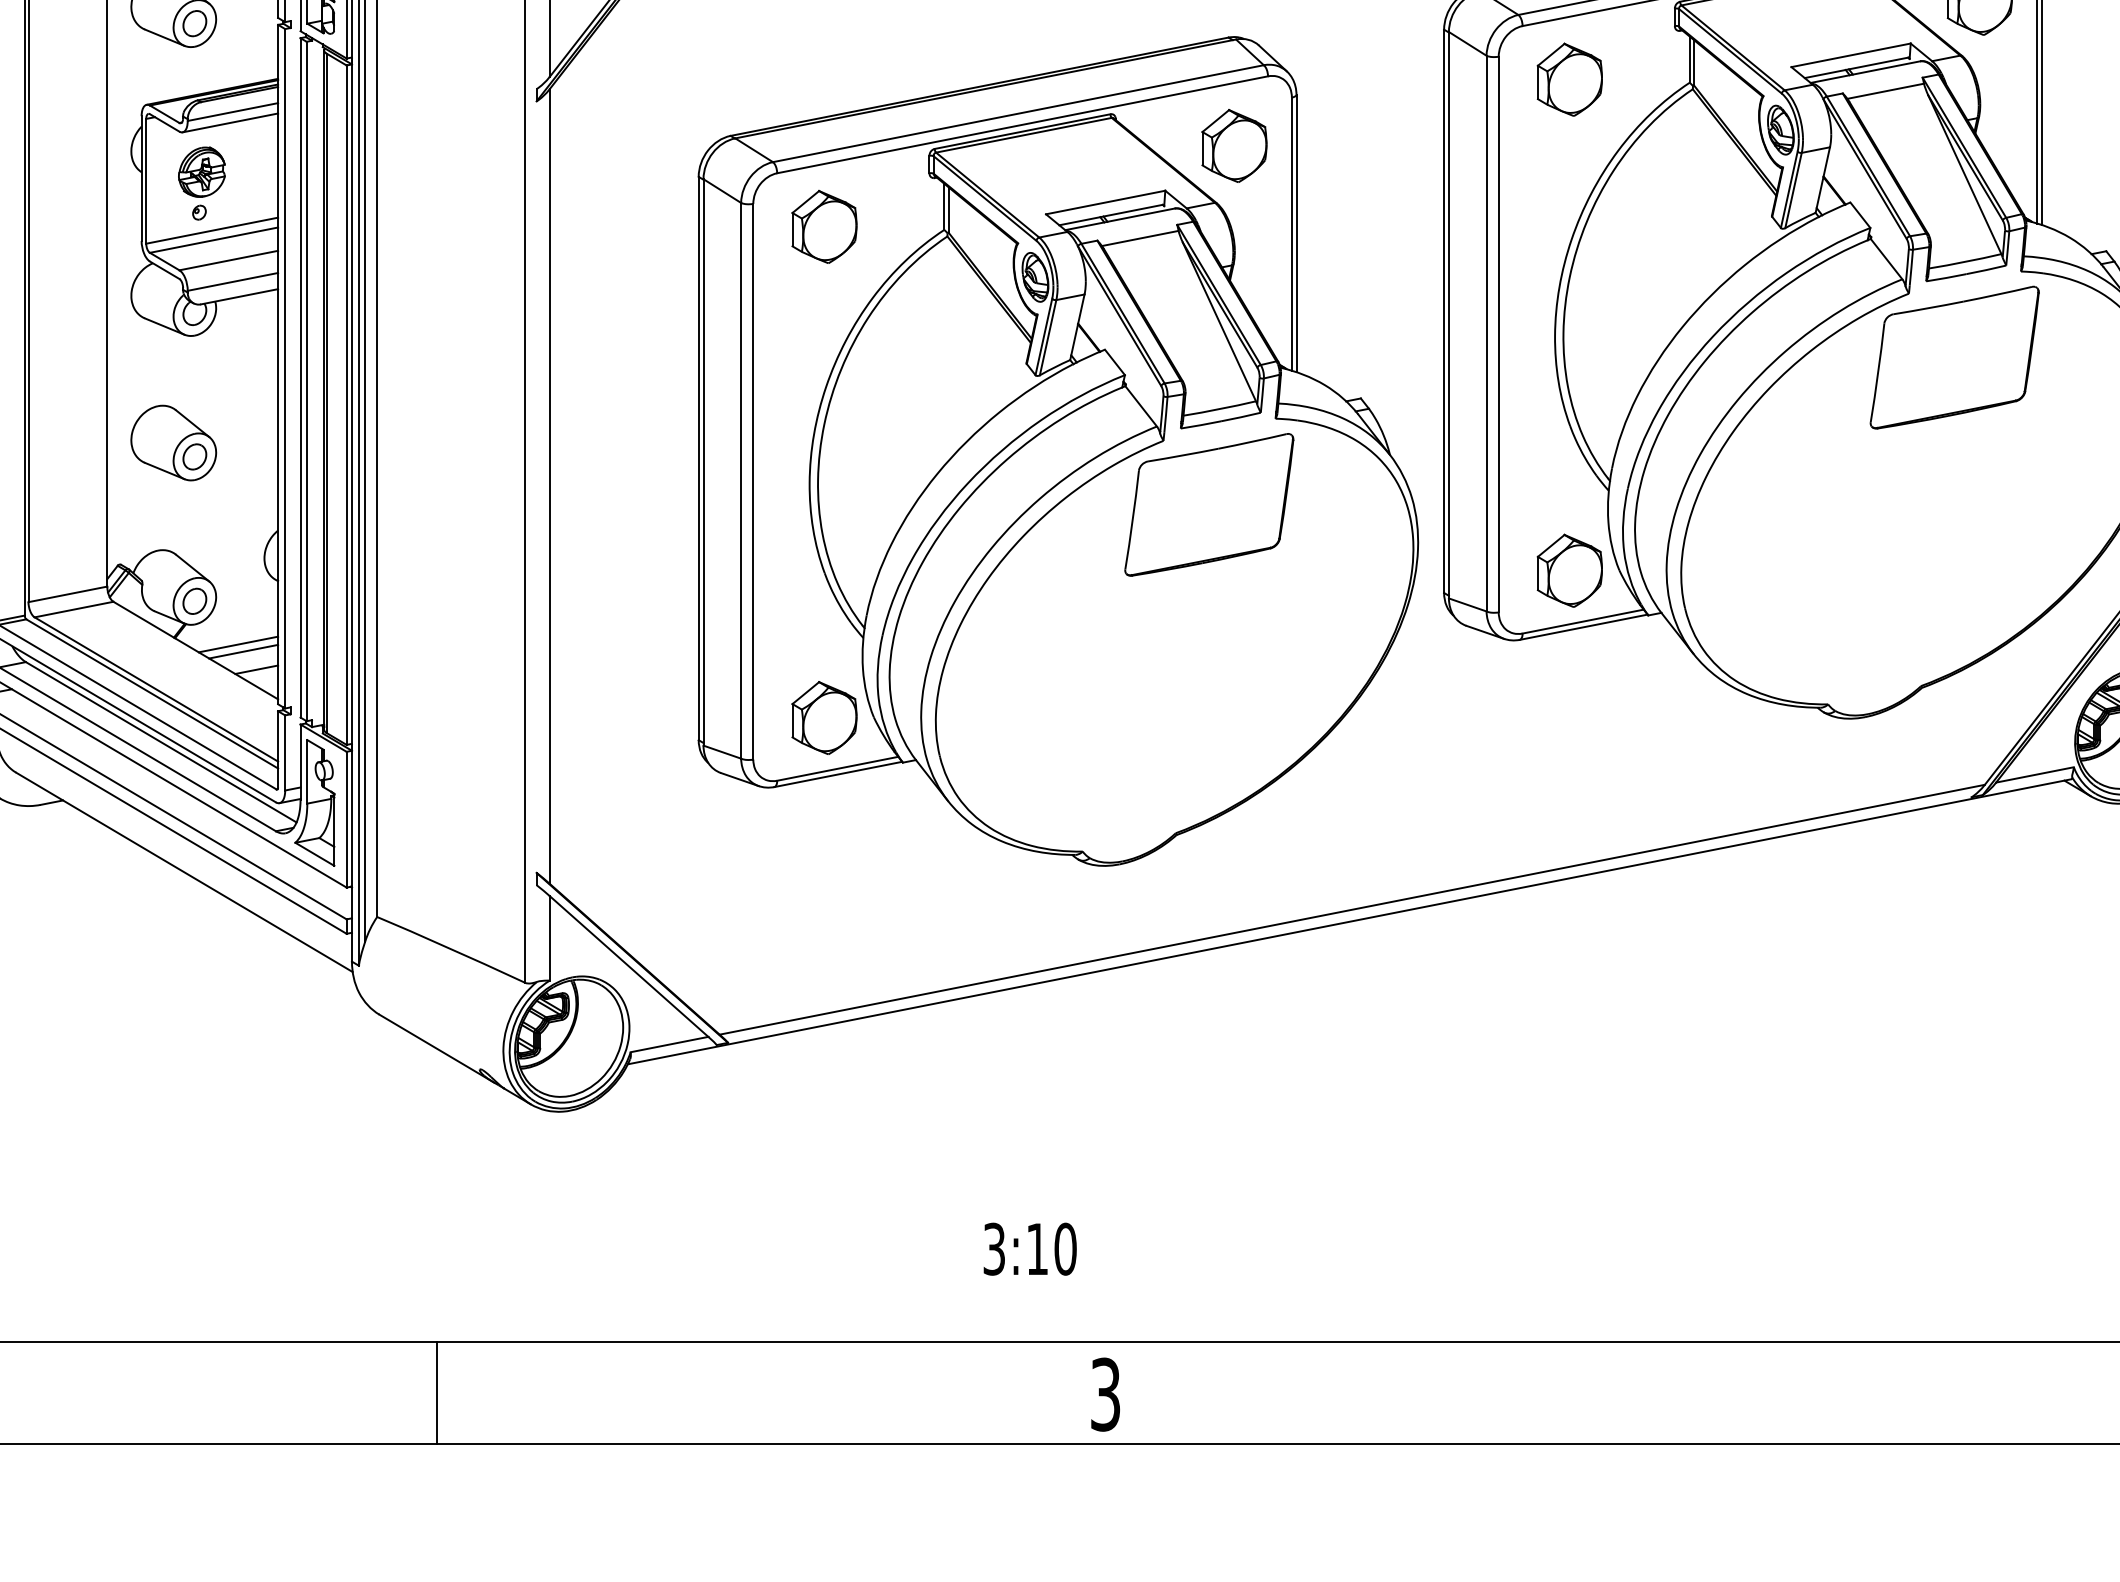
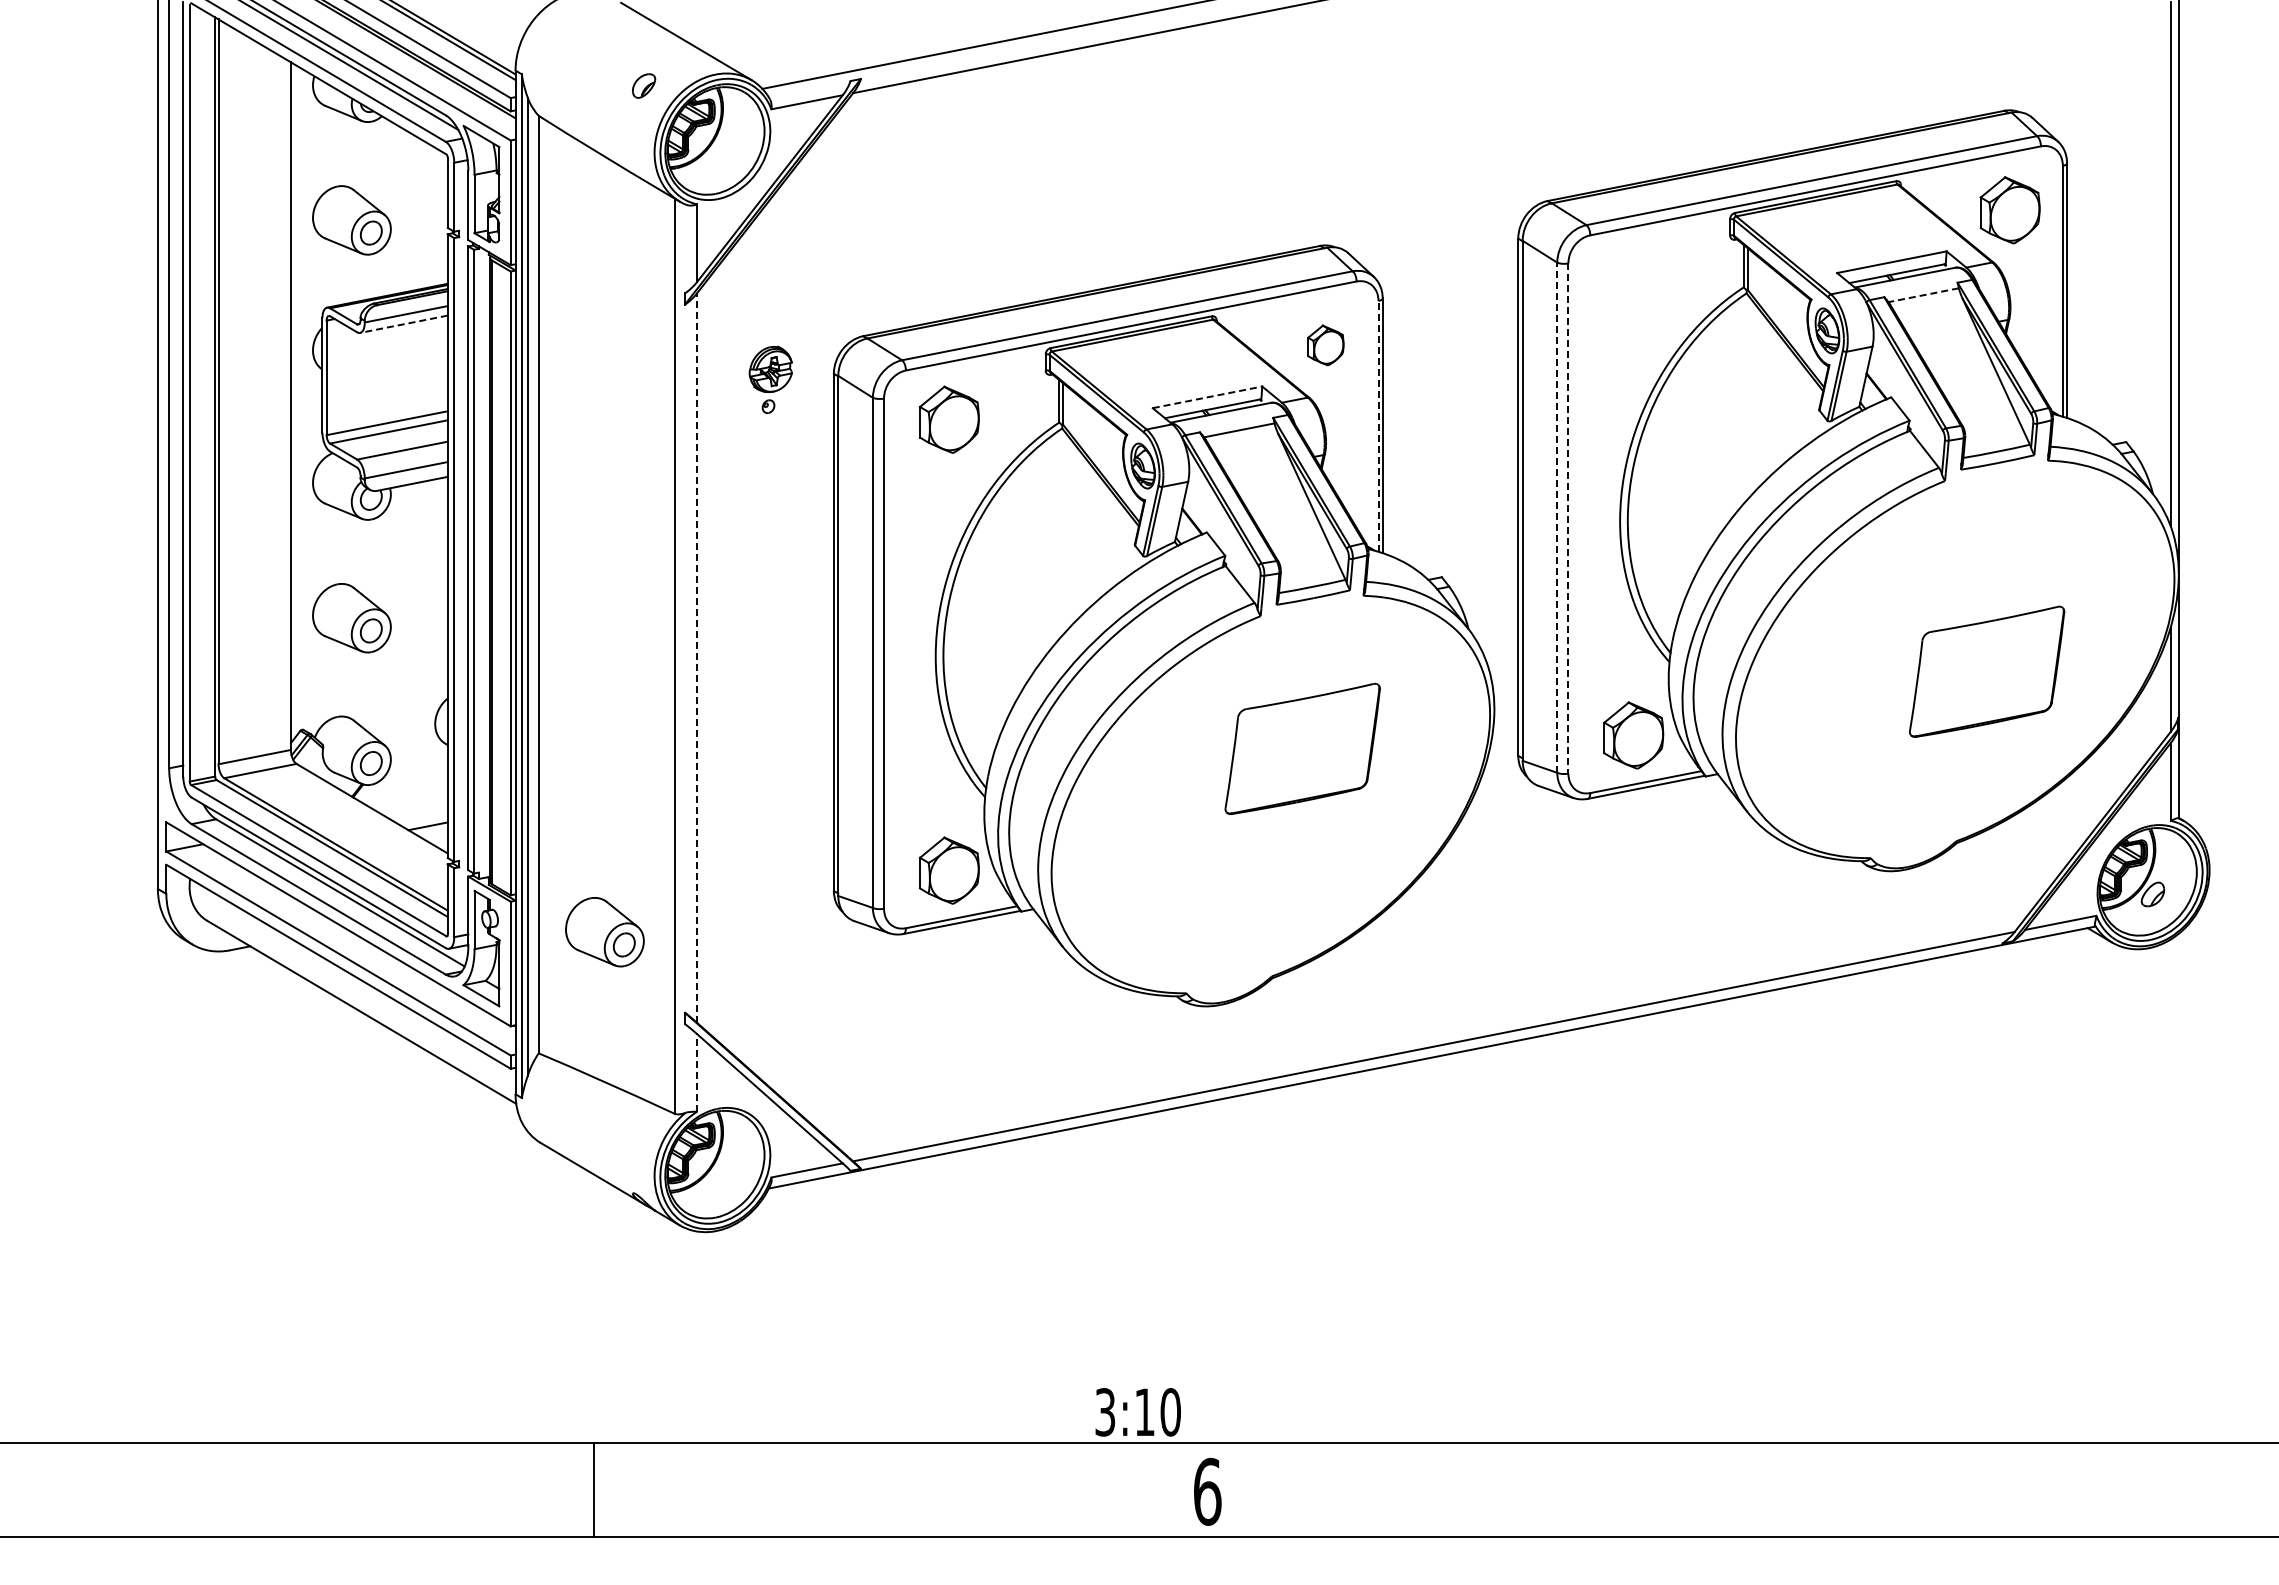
part: (1569, 79) -> (1633, 284), removed
line: (1885, 91) -> (1923, 295), solid -> dashed
line: (229, 123) -> (403, 324), solid -> dashed
part: (1234, 146) -> (1325, 345), size x0.6
part: (201, 183) -> (770, 379), moved
line: (1105, 202) -> (1207, 397), solid -> dashed
line: (1291, 233) -> (1378, 425), solid -> dashed
line: (1486, 333) -> (1557, 517), solid -> dashed
line: (1498, 335) -> (1568, 519), solid -> dashed
part: (1955, 357) -> (1987, 671), moved
line: (550, 486) -> (697, 658), solid -> dashed
part: (1209, 504) -> (1302, 748), moved
line: (237, 643) -> (410, 802), removed
line: (242, 651) -> (415, 809), removed
part: (448, 785) -> (604, 932), added
line: (550, 937) -> (697, 1072), solid -> dashed
text: (1029, 1249) -> (1137, 1412), moved
text: (1105, 1394) -> (1207, 1491), 3 -> 6

